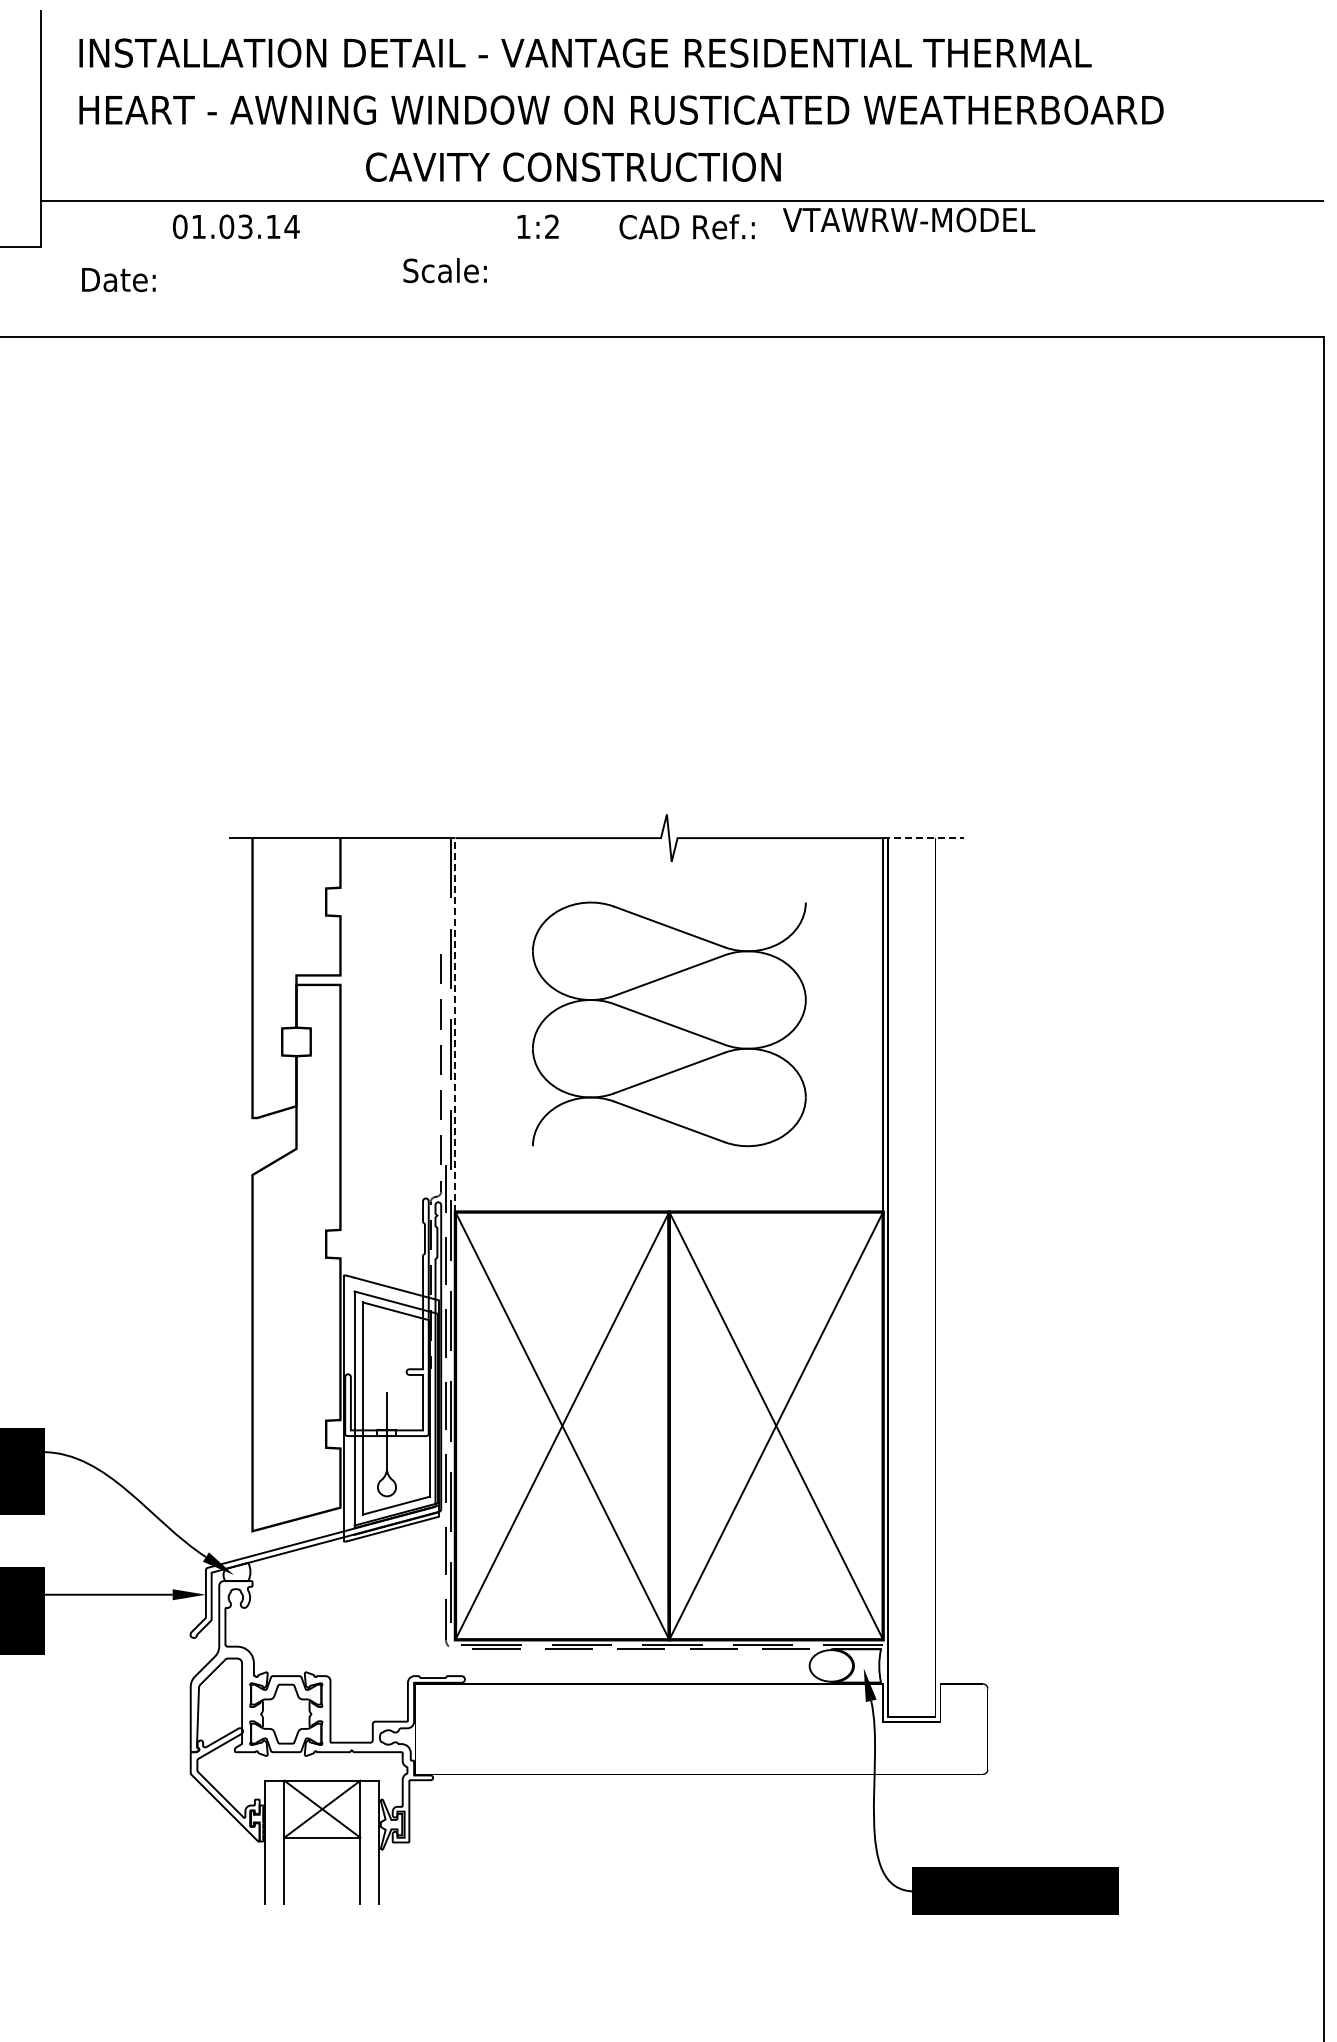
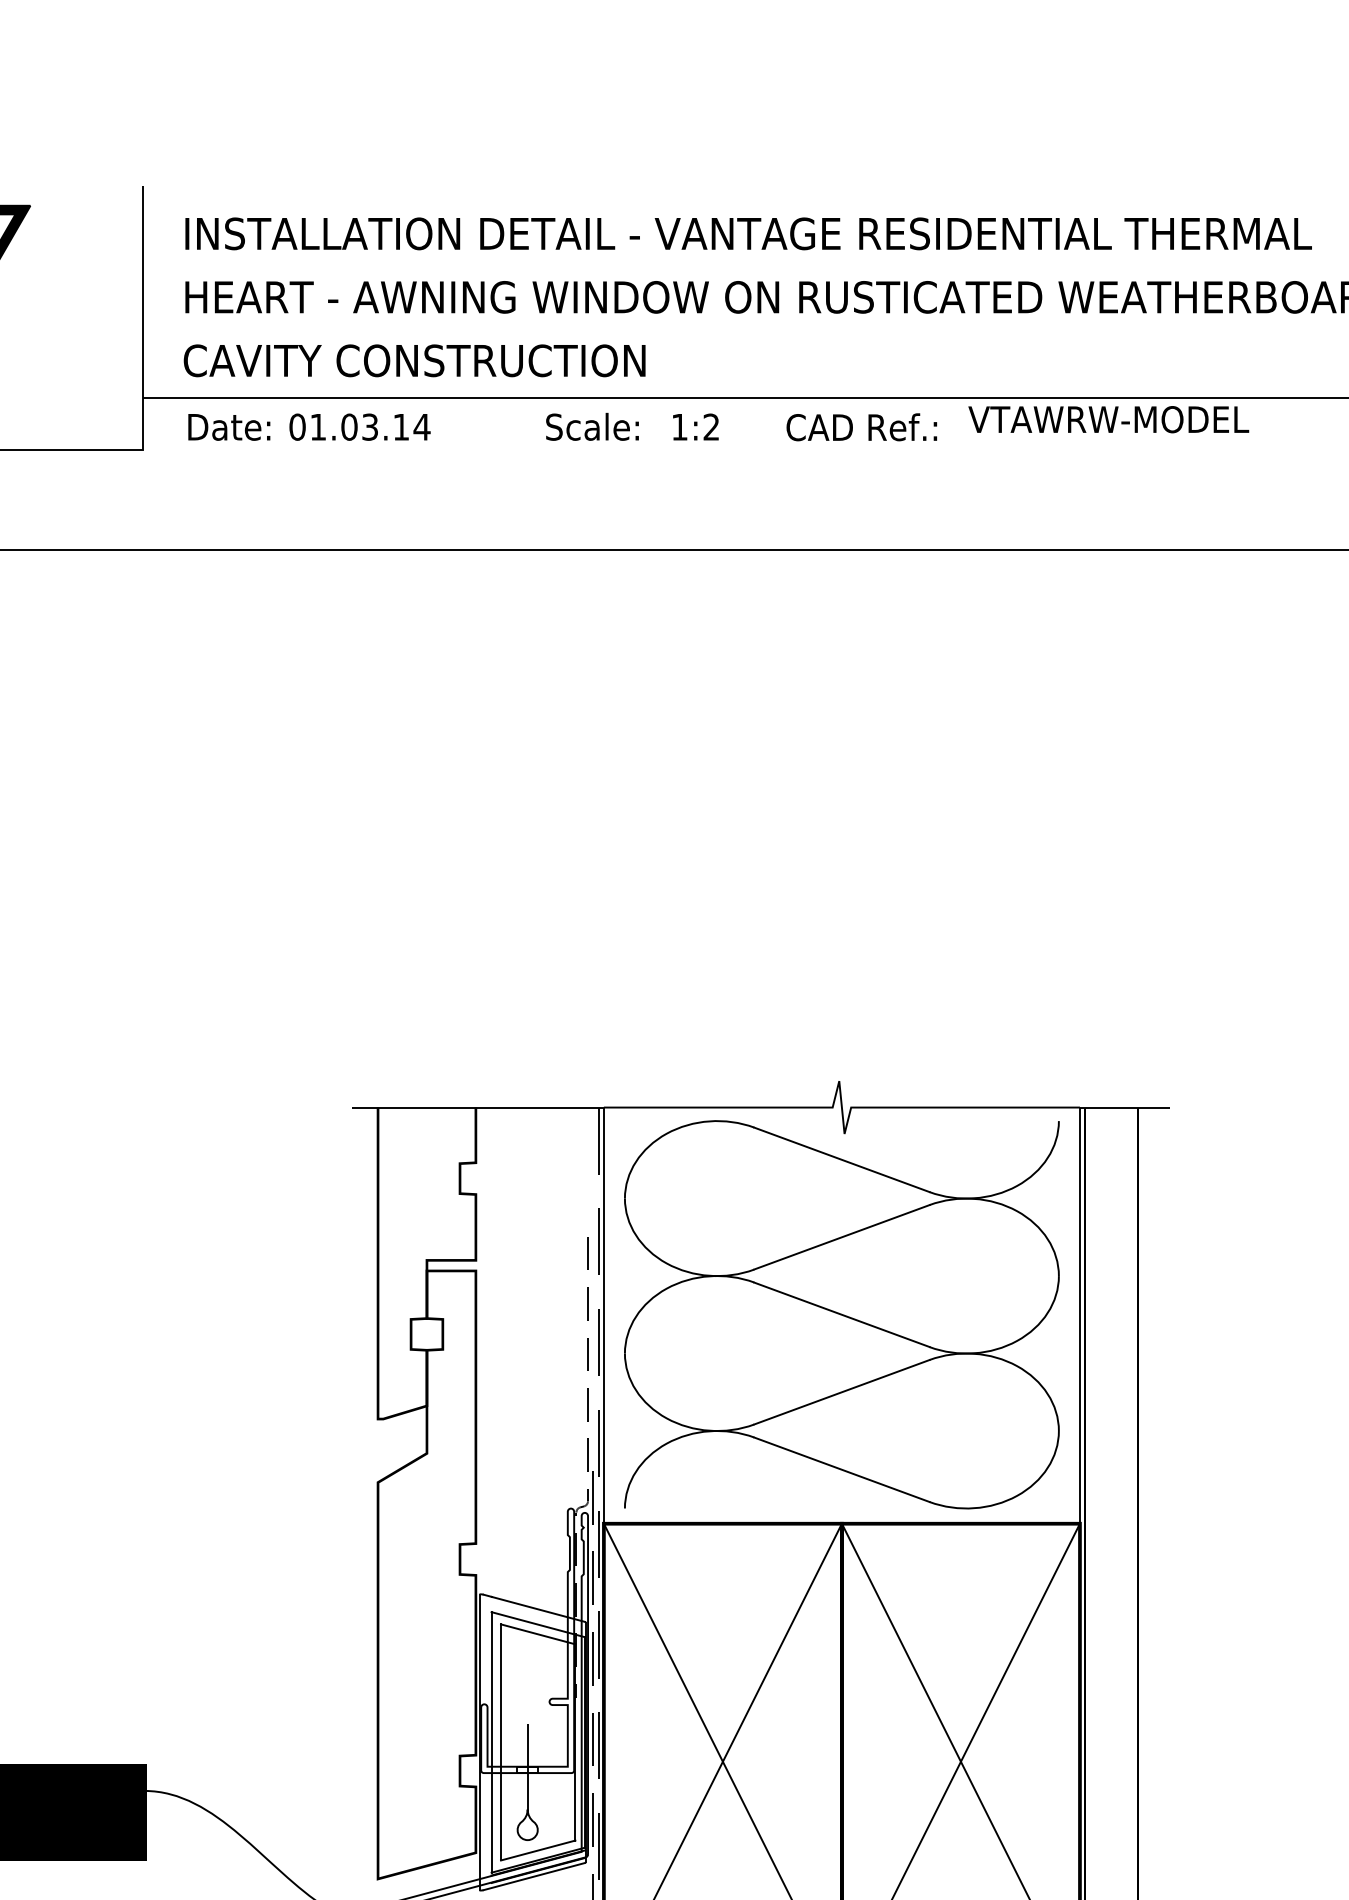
text: (573, 166) -> (414, 360), moved
text: (444, 270) -> (591, 426), moved
text: (118, 280) -> (228, 427), moved
line: (924, 838) -> (1125, 1107), dashed -> solid
part: (669, 1024) -> (842, 1314), size x1.43
line: (455, 1025) -> (603, 1316), dashed -> solid

